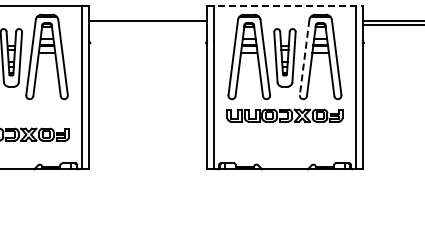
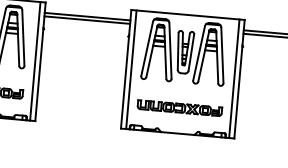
line: (284, 6) -> (187, 15), dashed -> solid
line: (148, 25) -> (87, 20), added
line: (304, 57) -> (198, 53), dashed -> solid
part: (284, 115) -> (179, 108), moved

